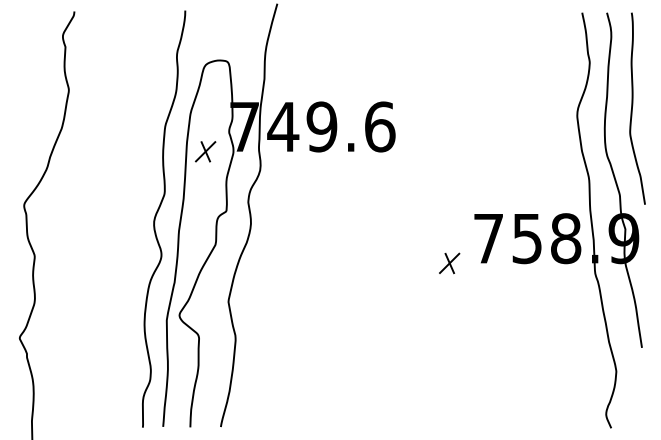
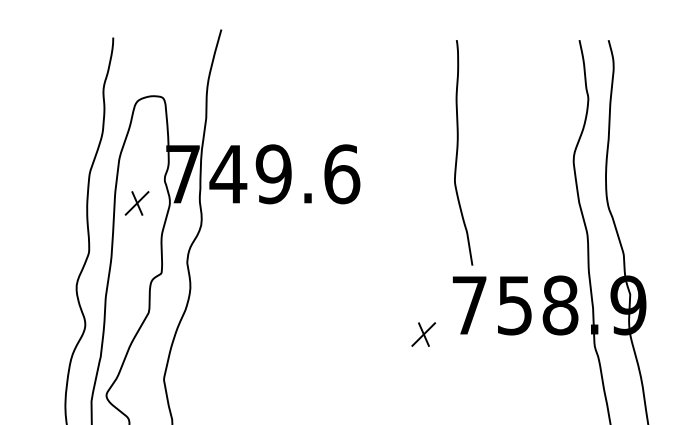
curve: (633, 105) -> (458, 149), moved

